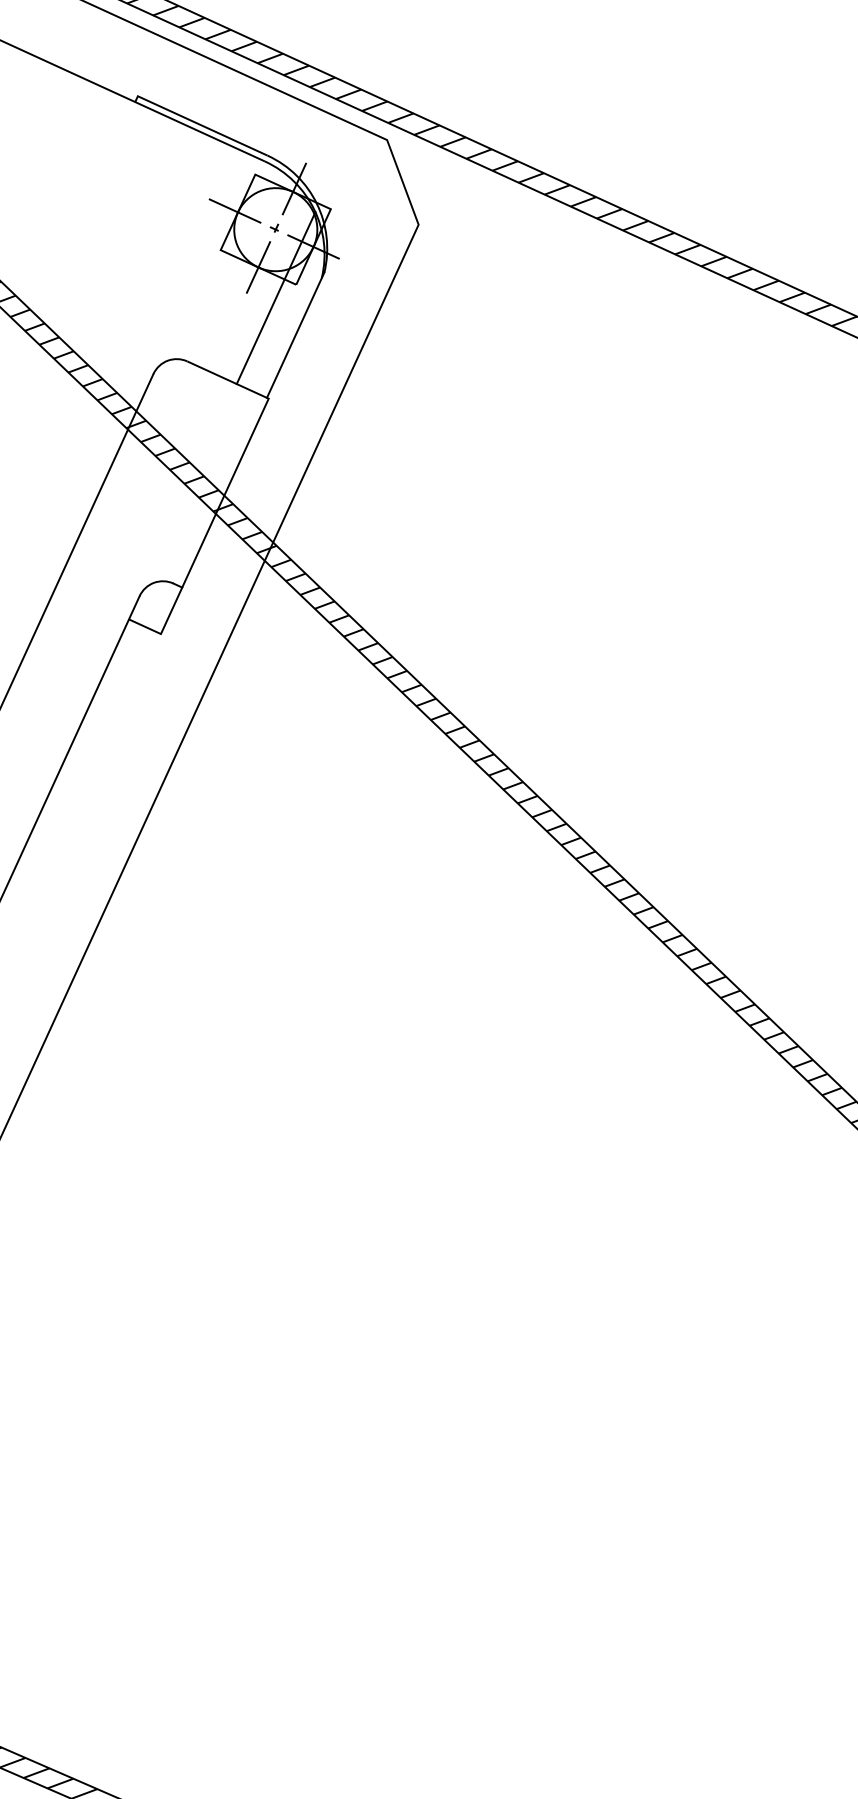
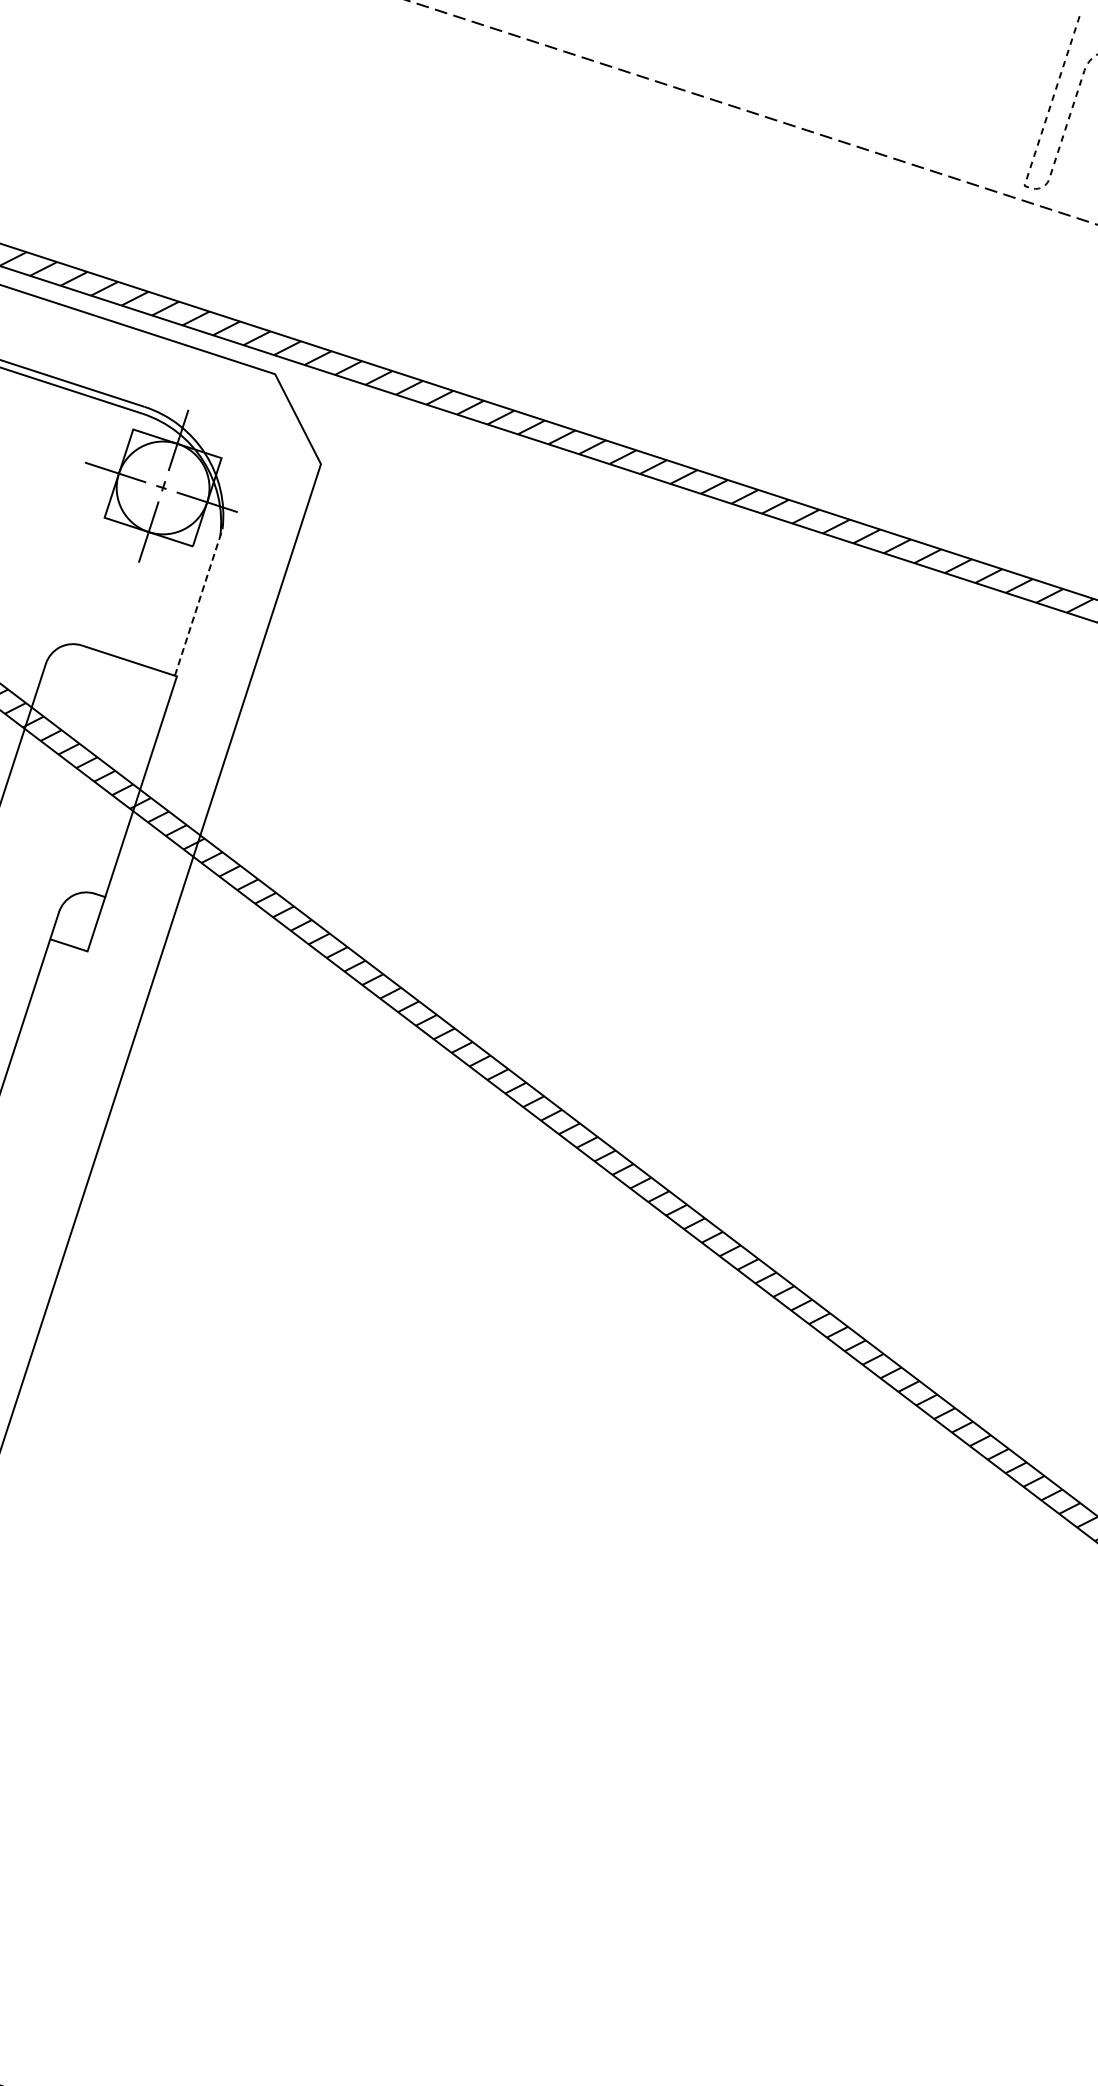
line: (275, 297) -> (171, 563), removed
line: (295, 334) -> (198, 601), solid -> dashed

